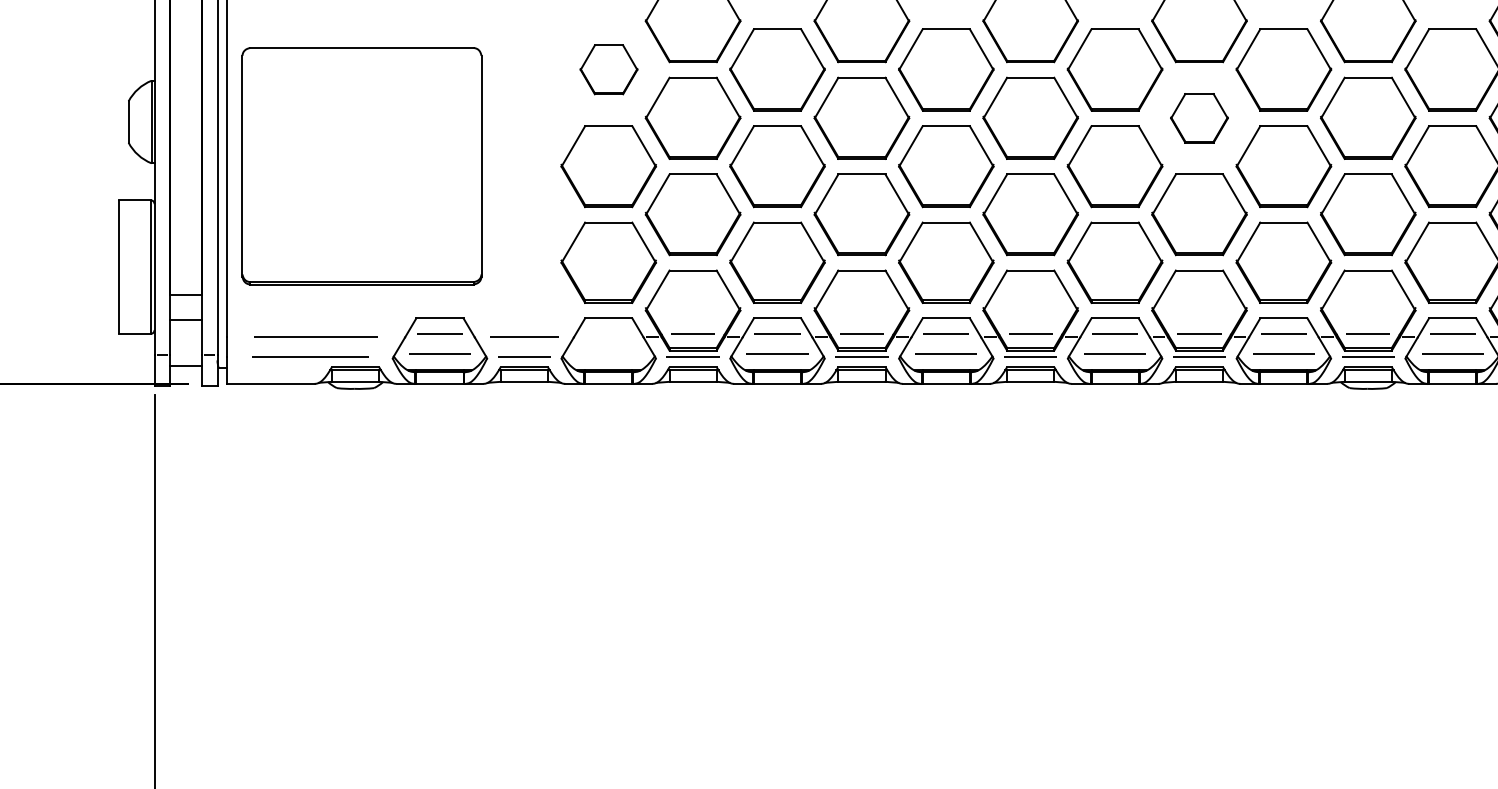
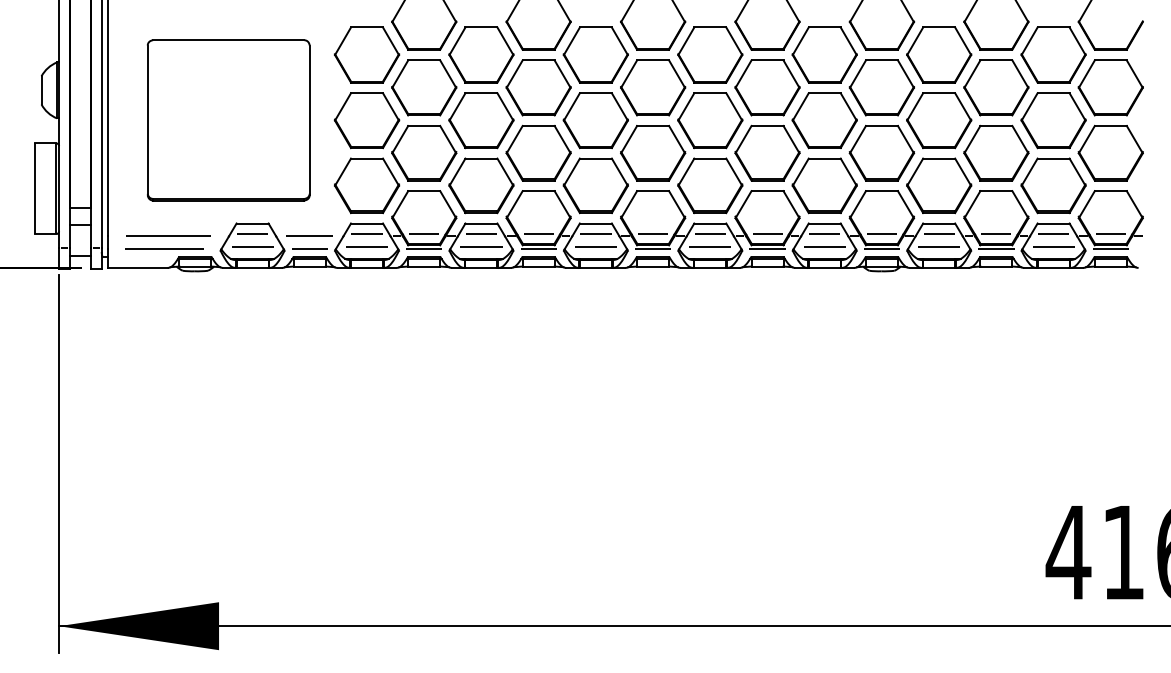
part: (609, 69) -> (367, 54), size x1.67
part: (1199, 117) -> (767, 87), size x1.67
part: (361, 166) -> (228, 120), moved
line: (607, 334) -> (366, 234), added
line: (607, 353) -> (366, 247), added

